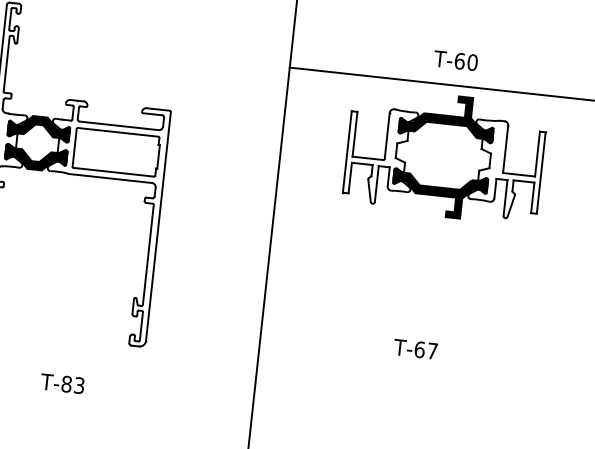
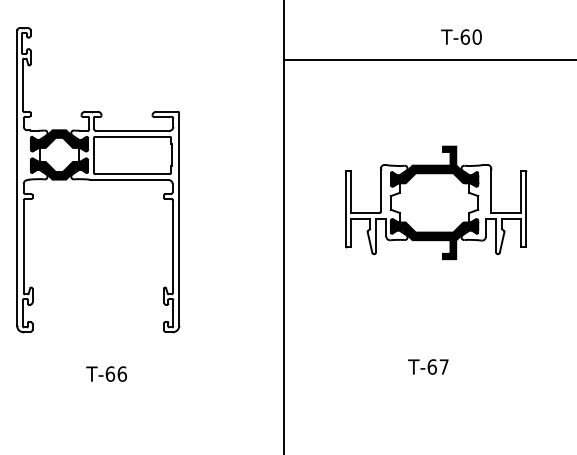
text: (455, 60) -> (461, 36), moved
part: (445, 155) -> (436, 202), moved
text: (415, 348) -> (428, 366), moved
text: (73, 384) -> (116, 373), T-83 -> T-66

